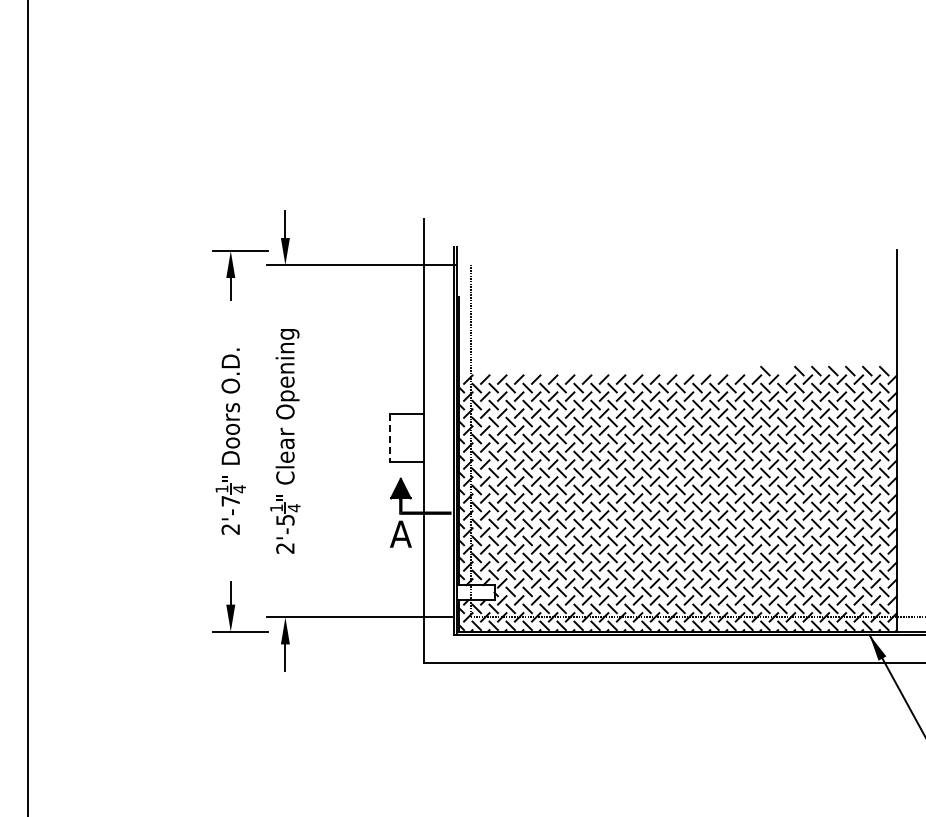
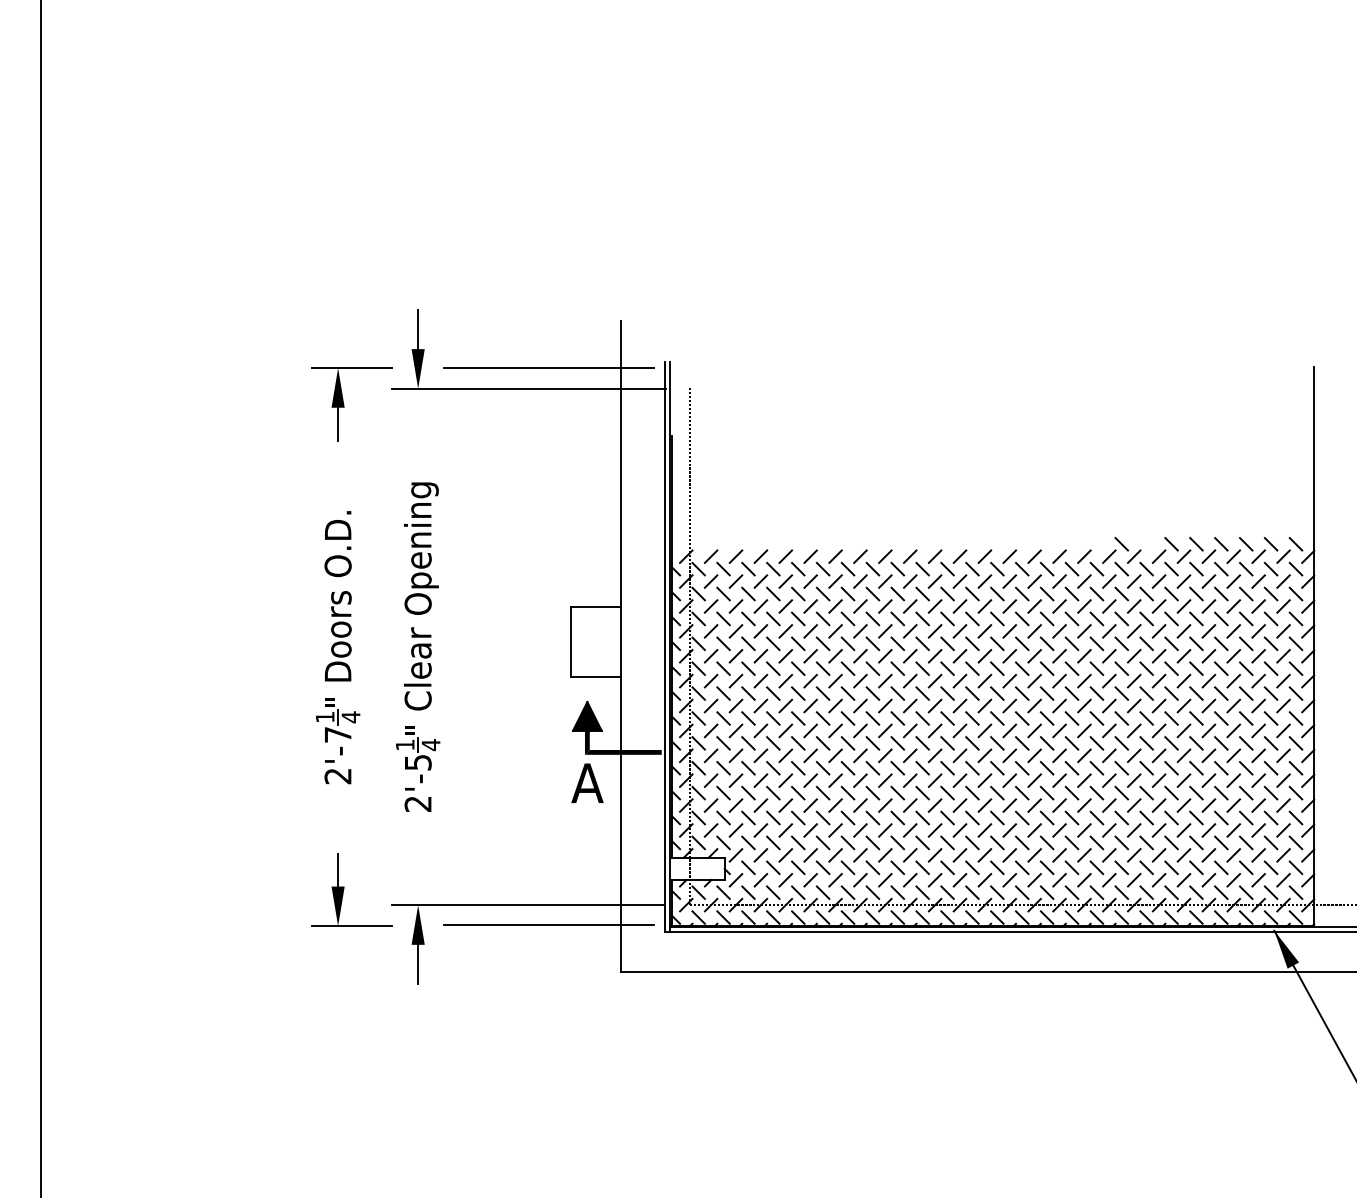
line: (374, 251) -> (548, 368), added
line: (389, 438) -> (570, 642), dashed -> solid
line: (374, 631) -> (548, 925), added

